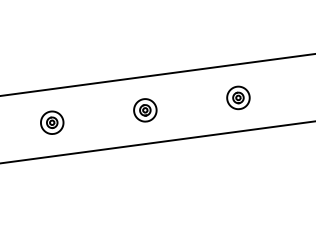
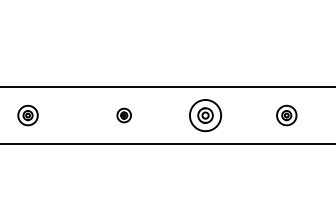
part: (238, 97) -> (205, 115), size x1.6
part: (144, 110) -> (123, 115), size x0.7
part: (51, 122) -> (27, 115), moved

